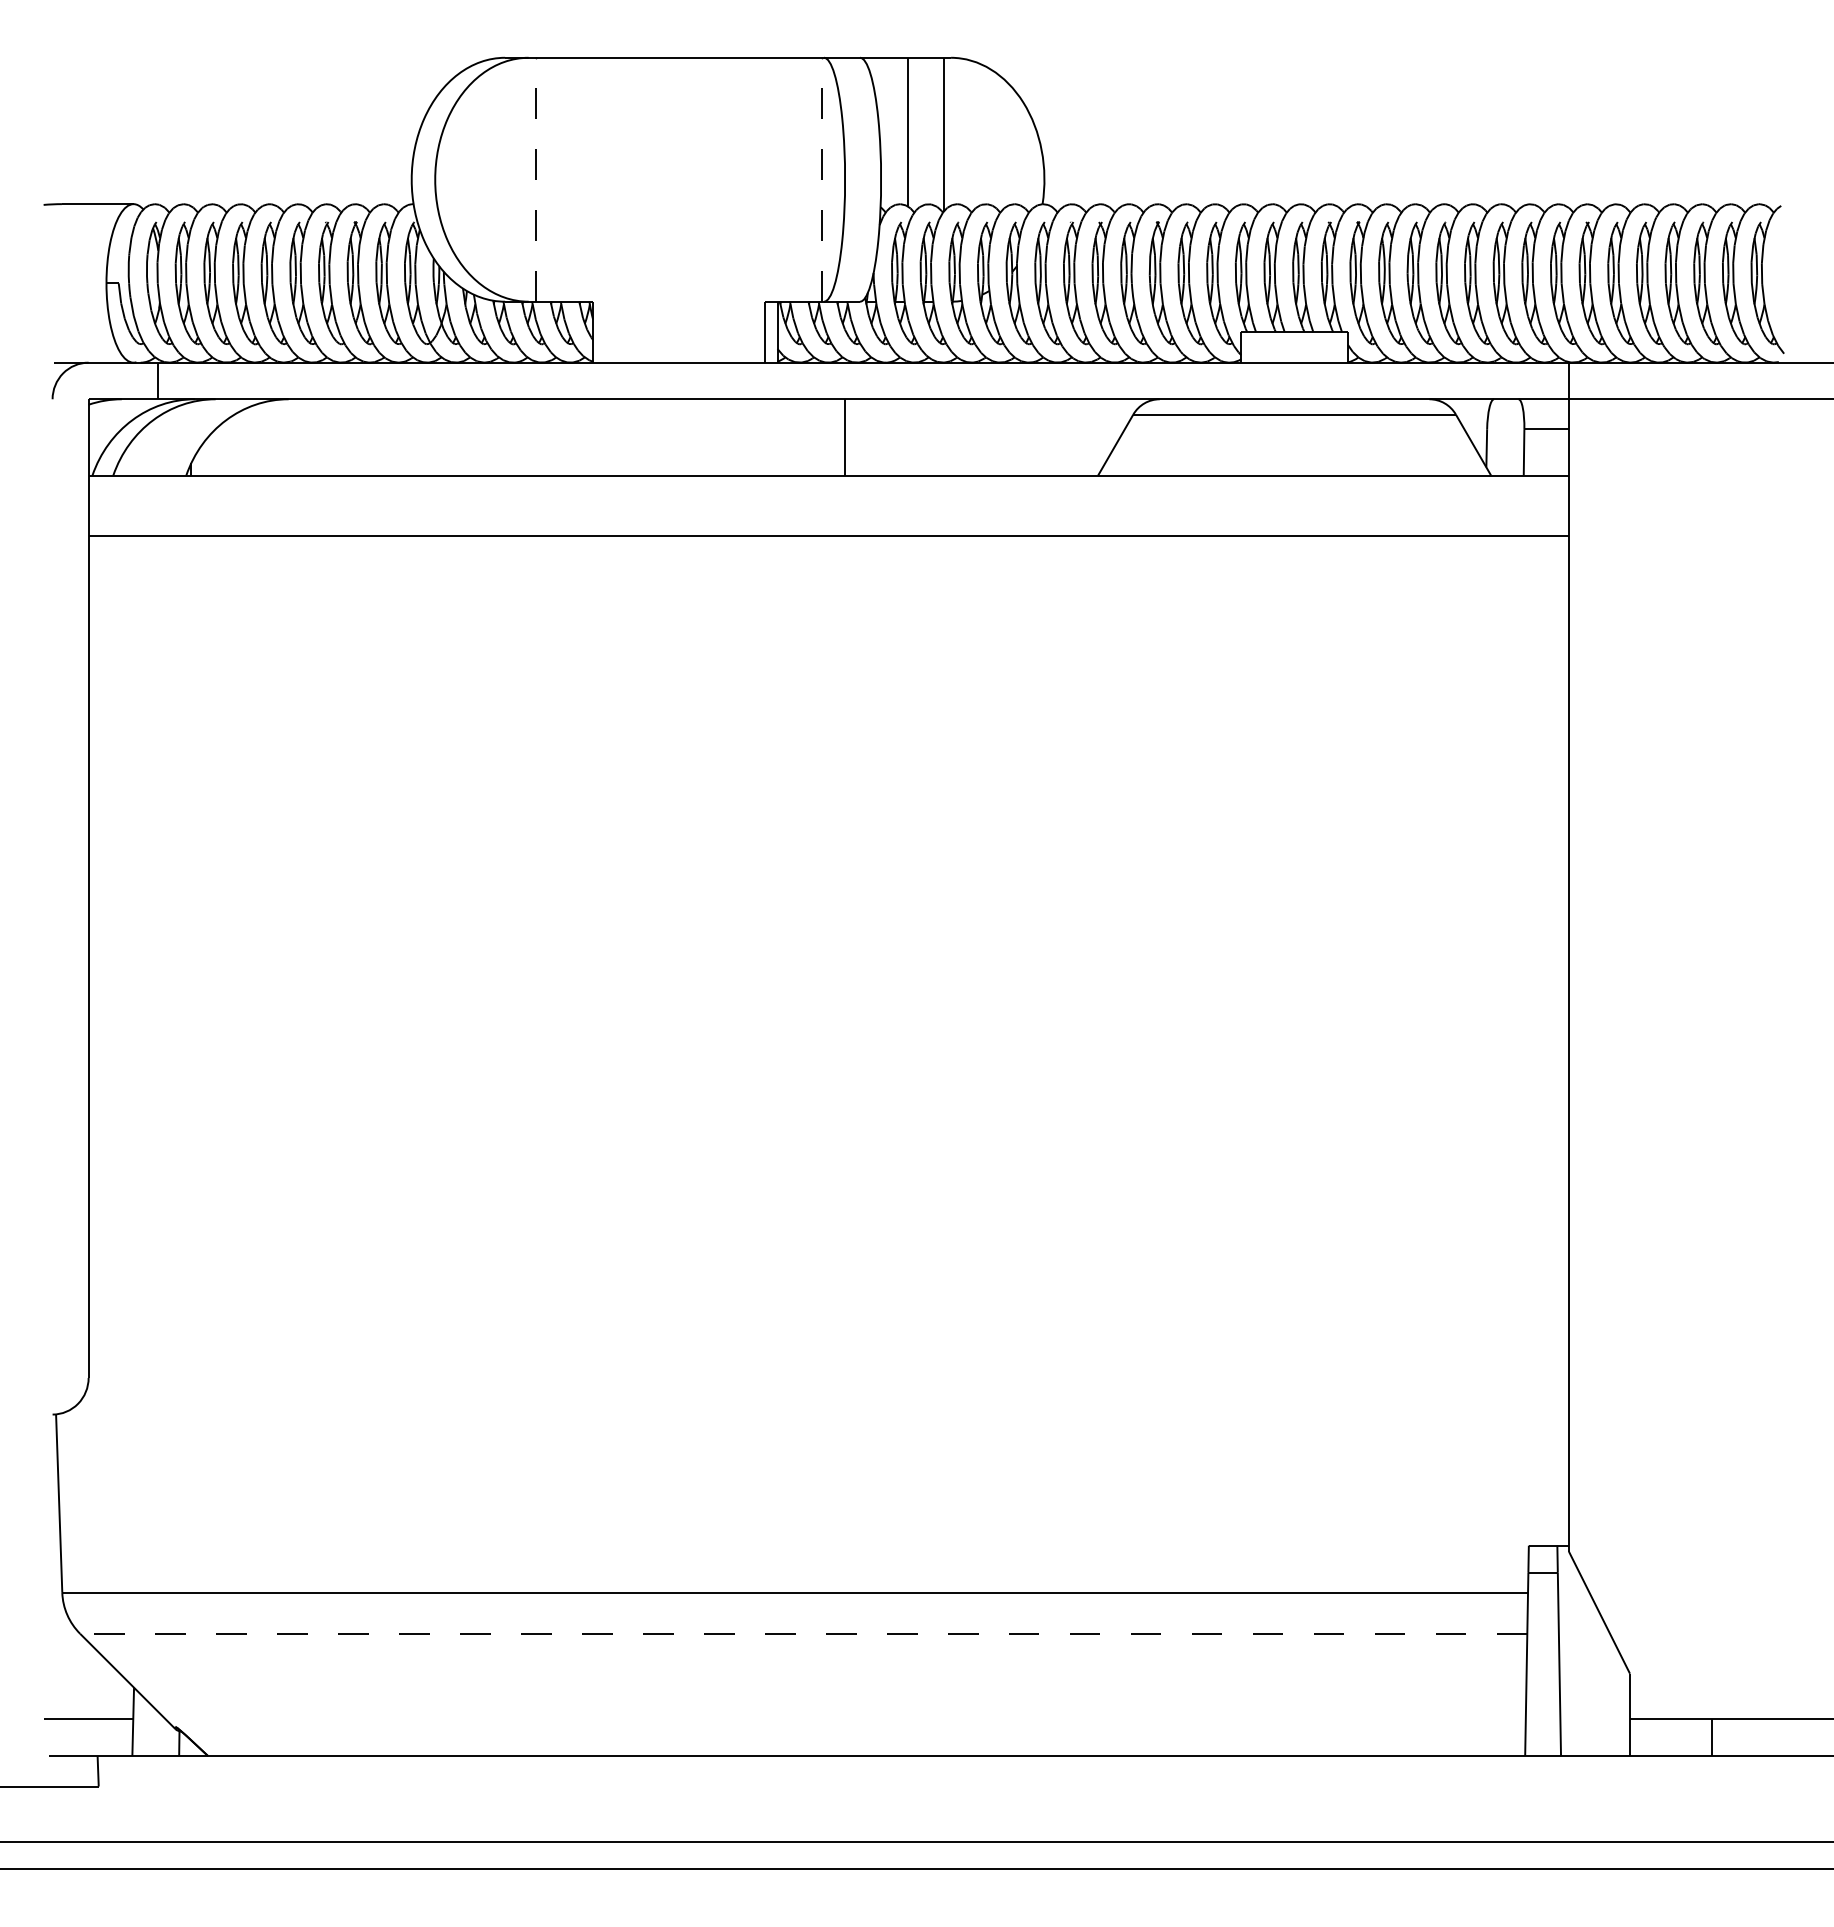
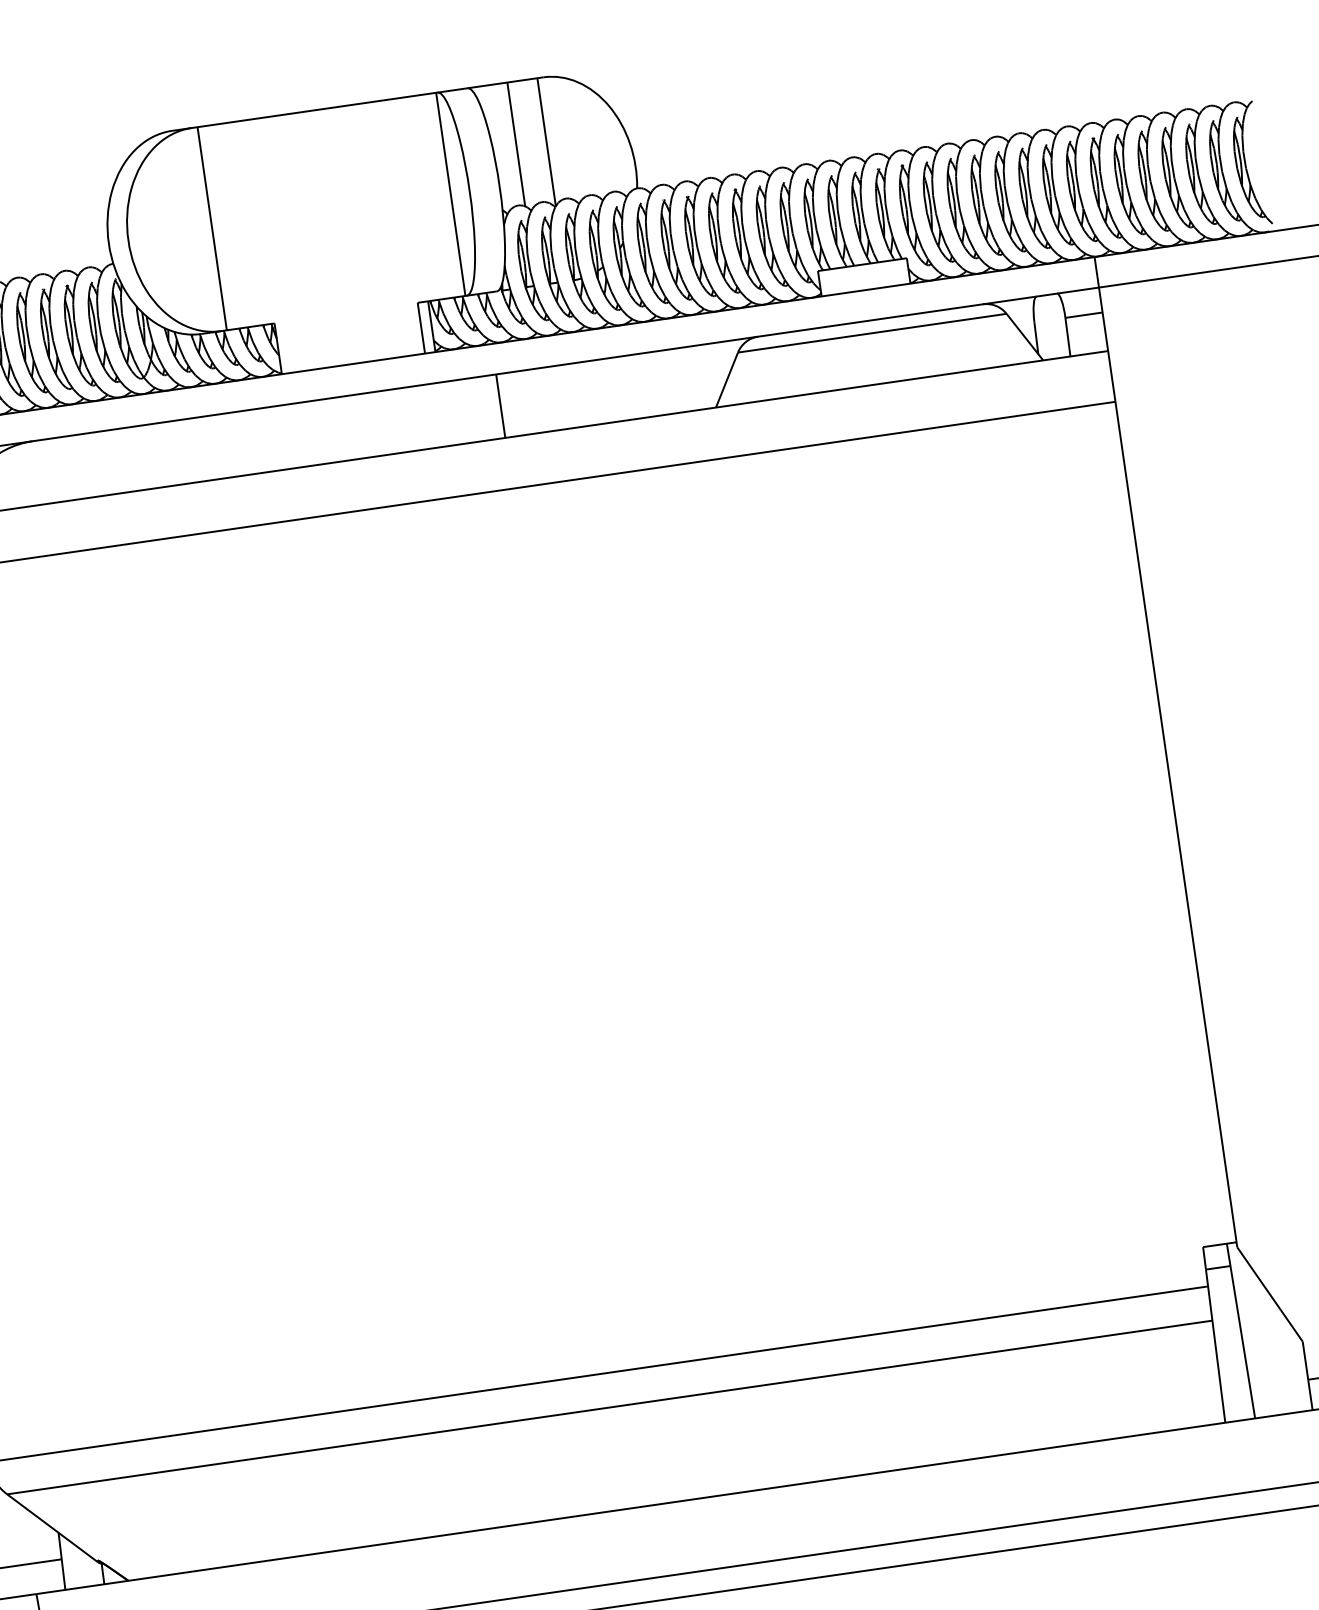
line: (535, 179) -> (211, 228), dashed -> solid
line: (822, 179) -> (450, 194), dashed -> solid
line: (803, 1633) -> (609, 1407), dashed -> solid

